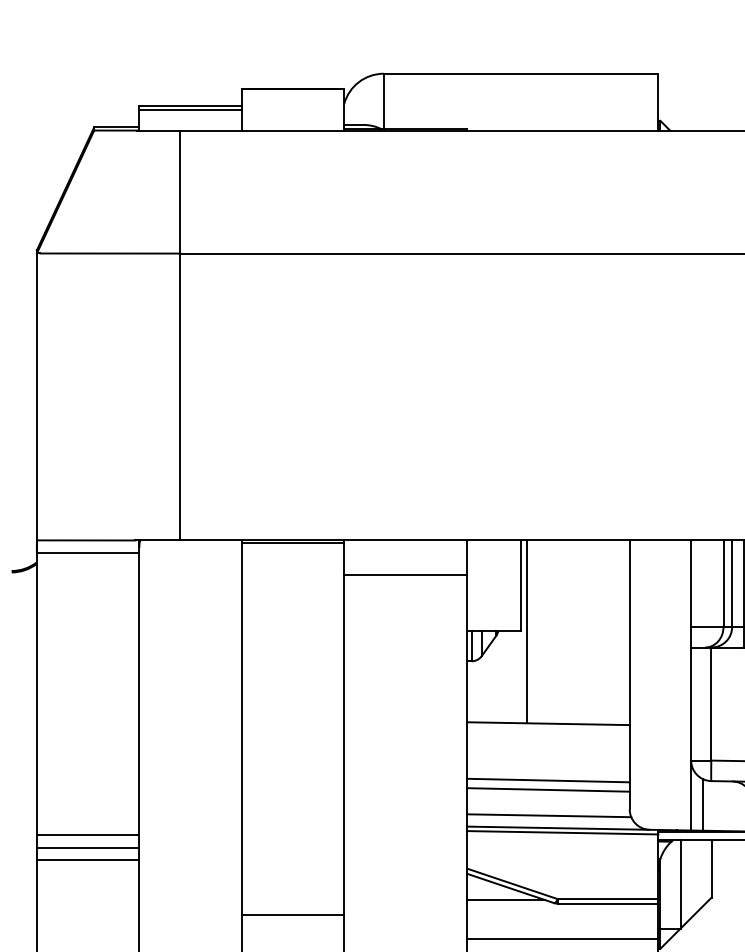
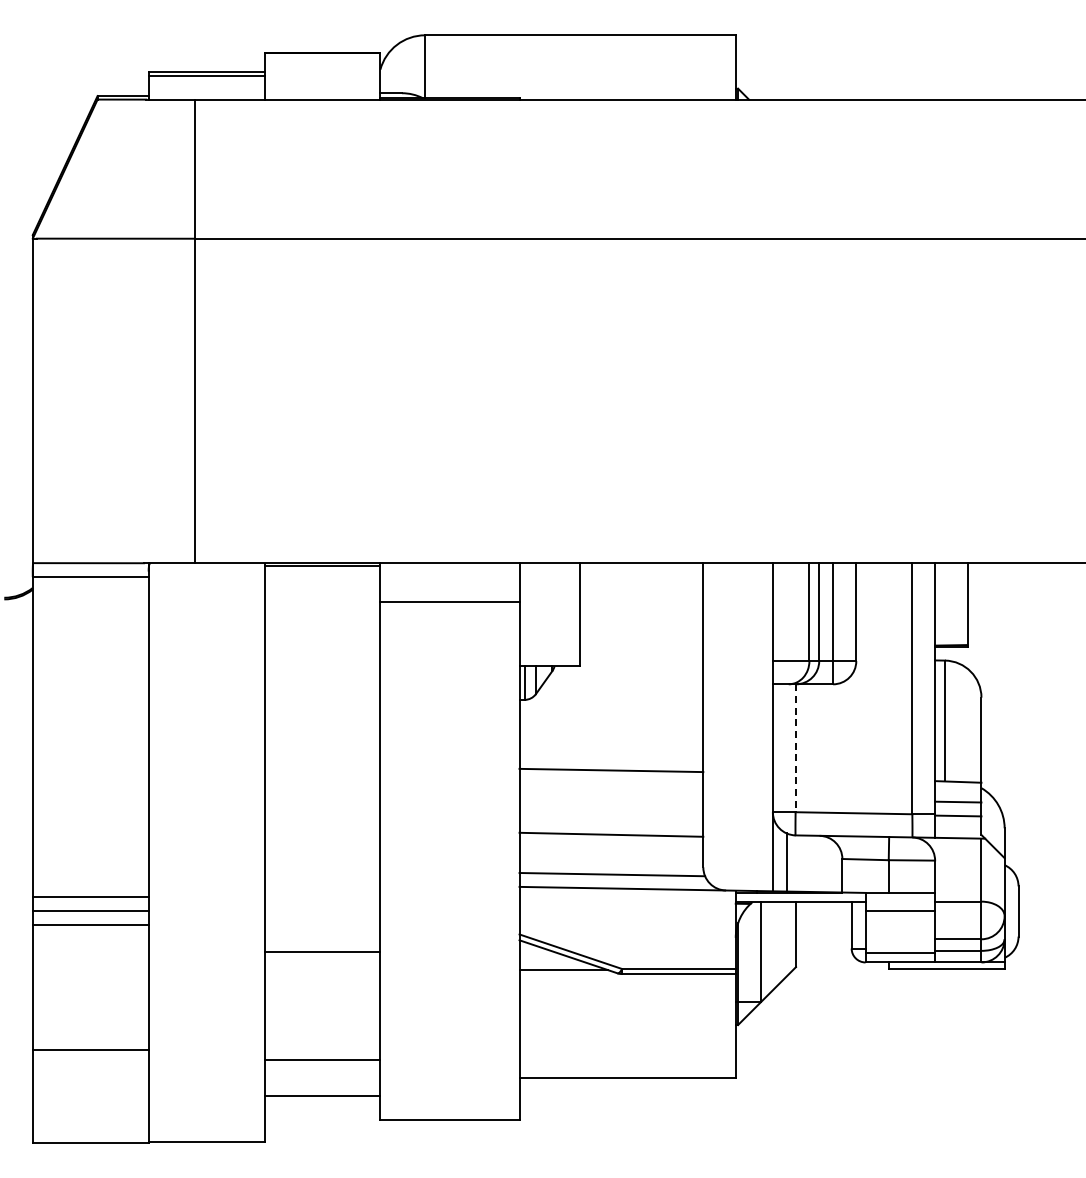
line: (527, 631) -> (587, 666), removed
line: (711, 704) -> (795, 748), solid -> dashed
line: (548, 790) -> (611, 845), removed
line: (562, 832) -> (627, 893), removed
line: (293, 914) -> (322, 952), moved
line: (562, 938) -> (627, 1013), removed

